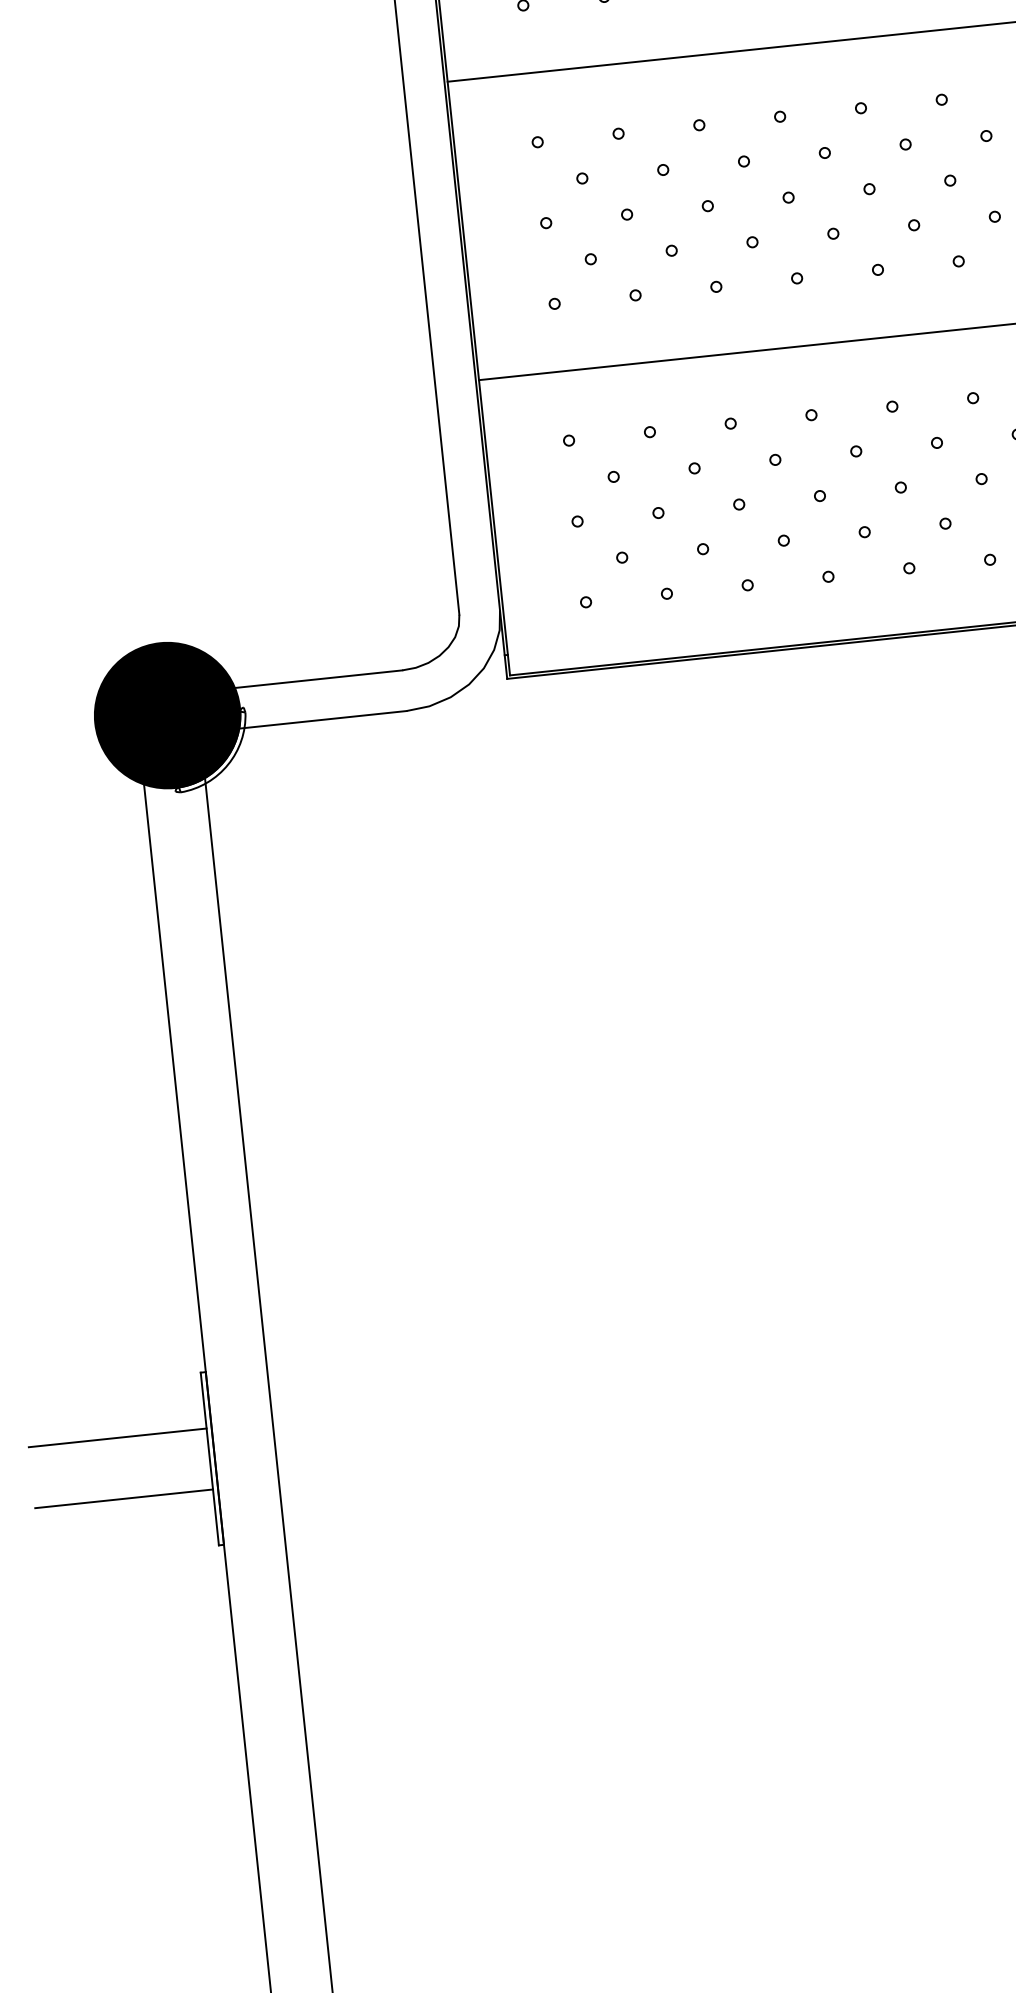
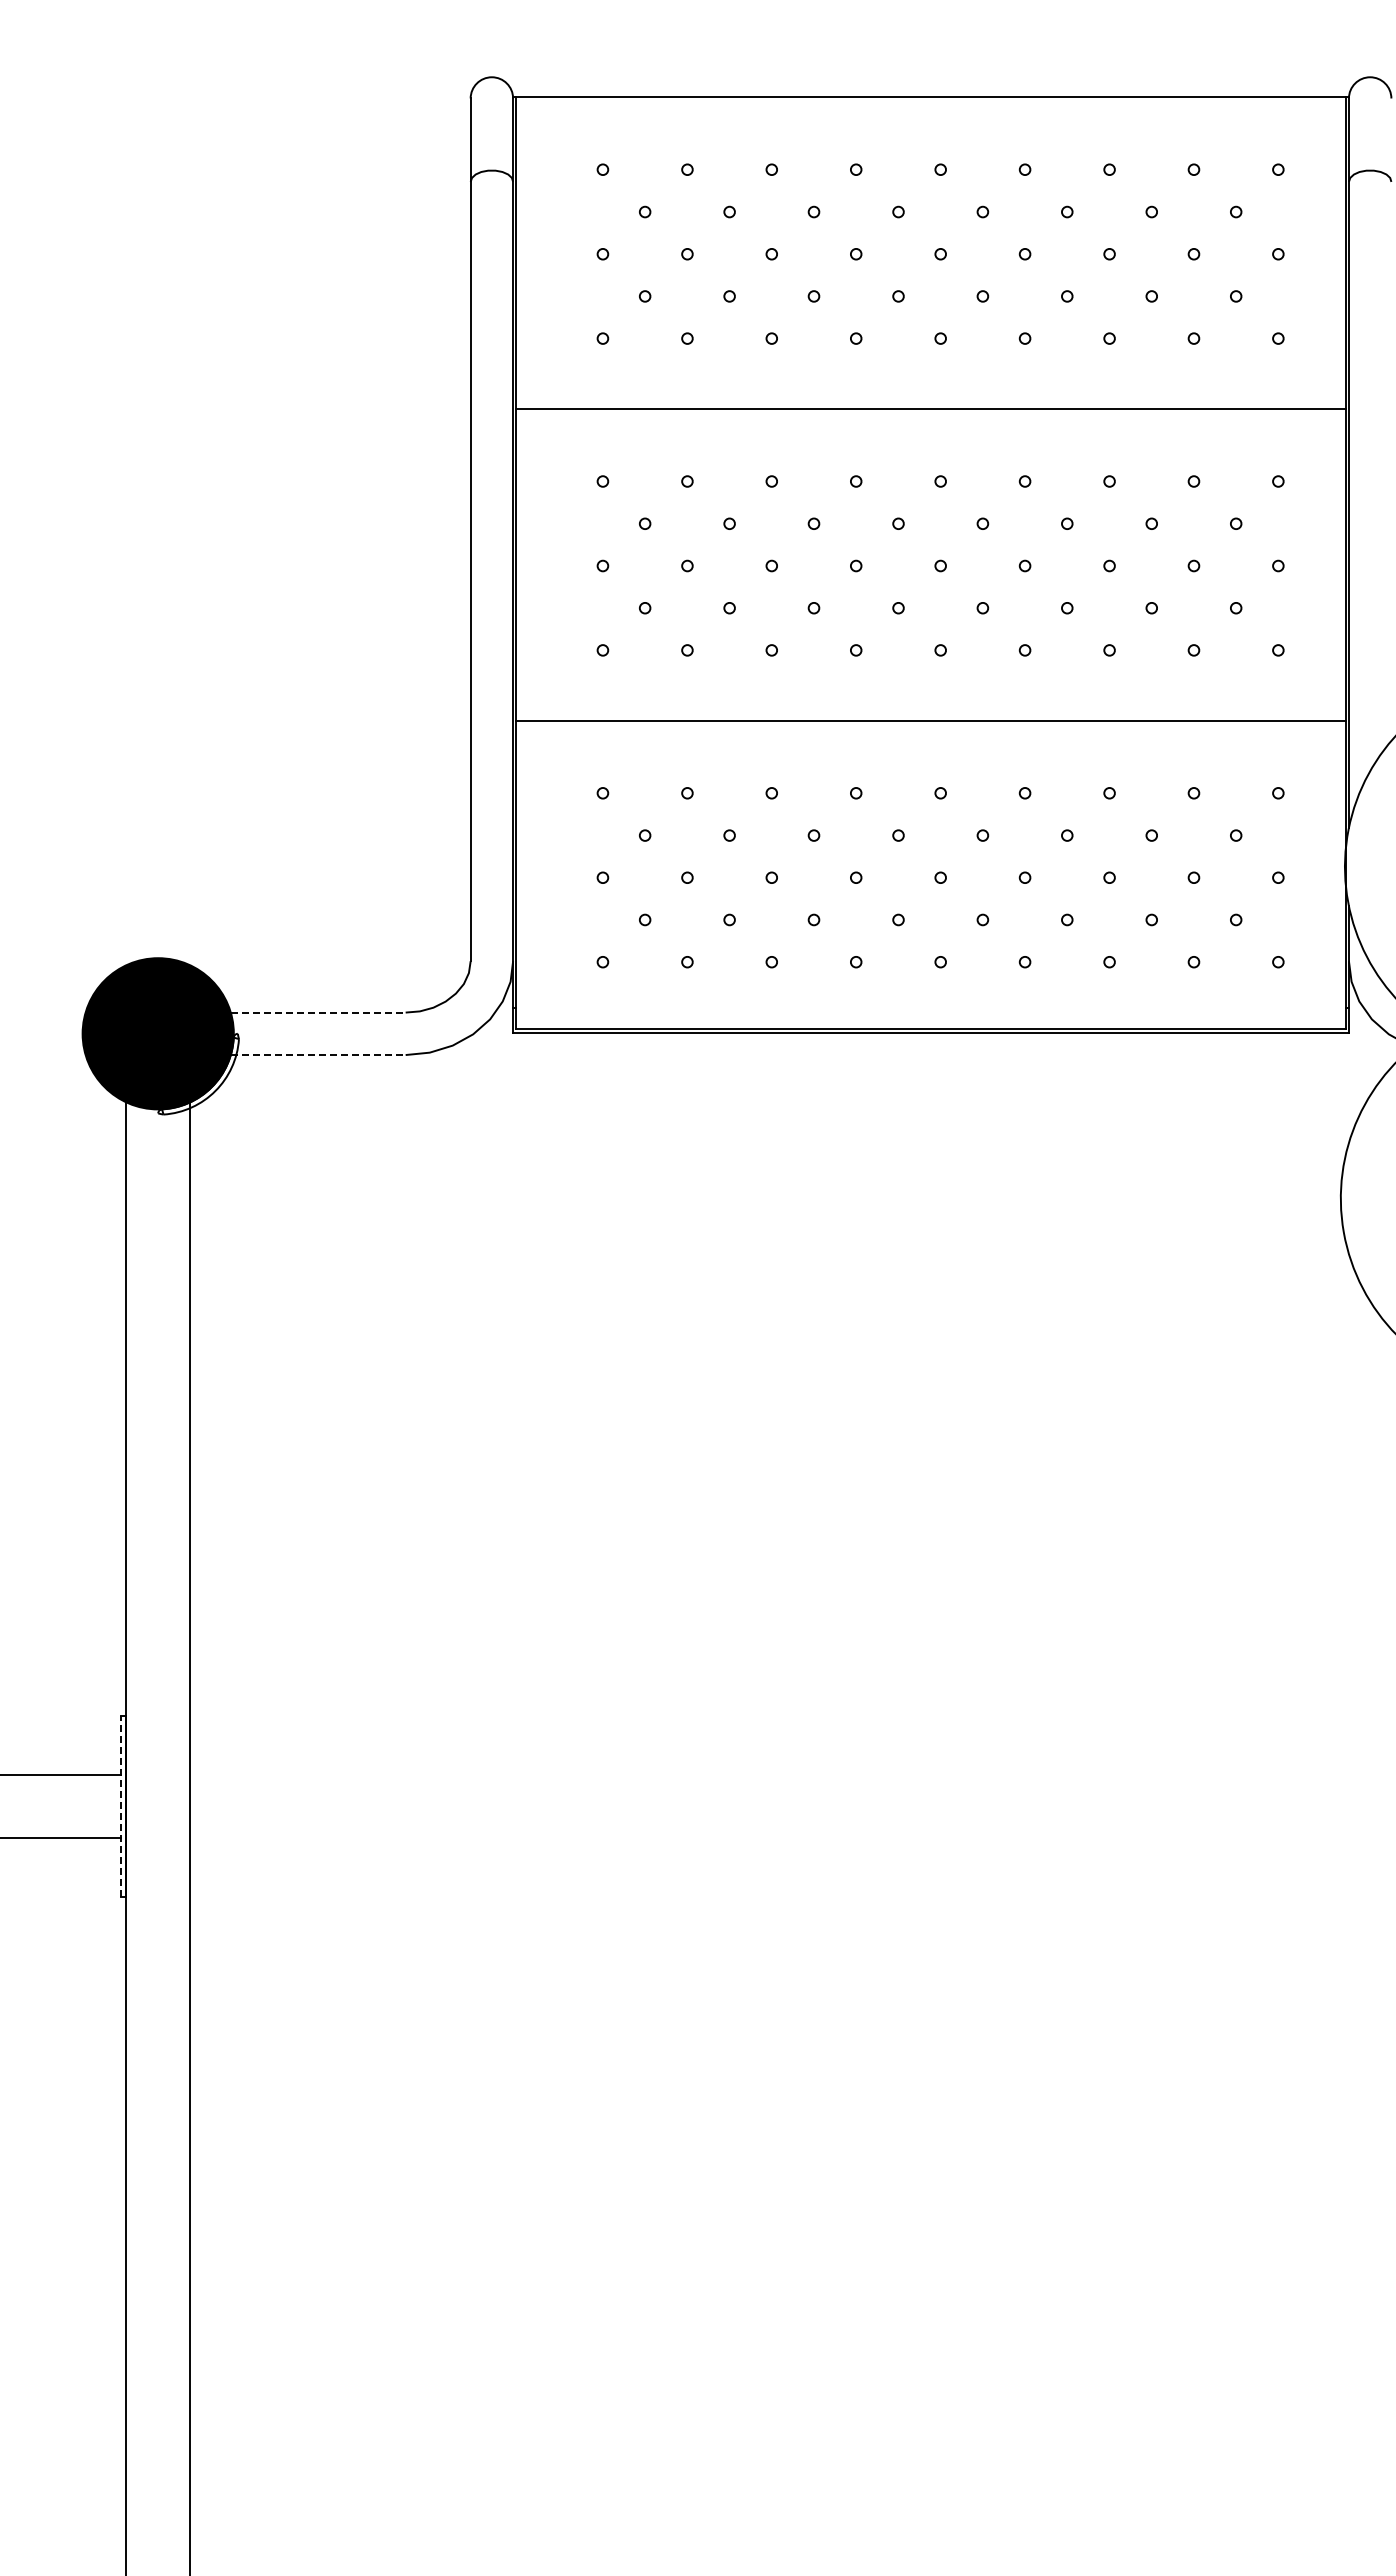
line: (318, 679) -> (318, 1012), solid -> dashed
line: (323, 720) -> (318, 1055), solid -> dashed
line: (210, 1458) -> (121, 1806), solid -> dashed

